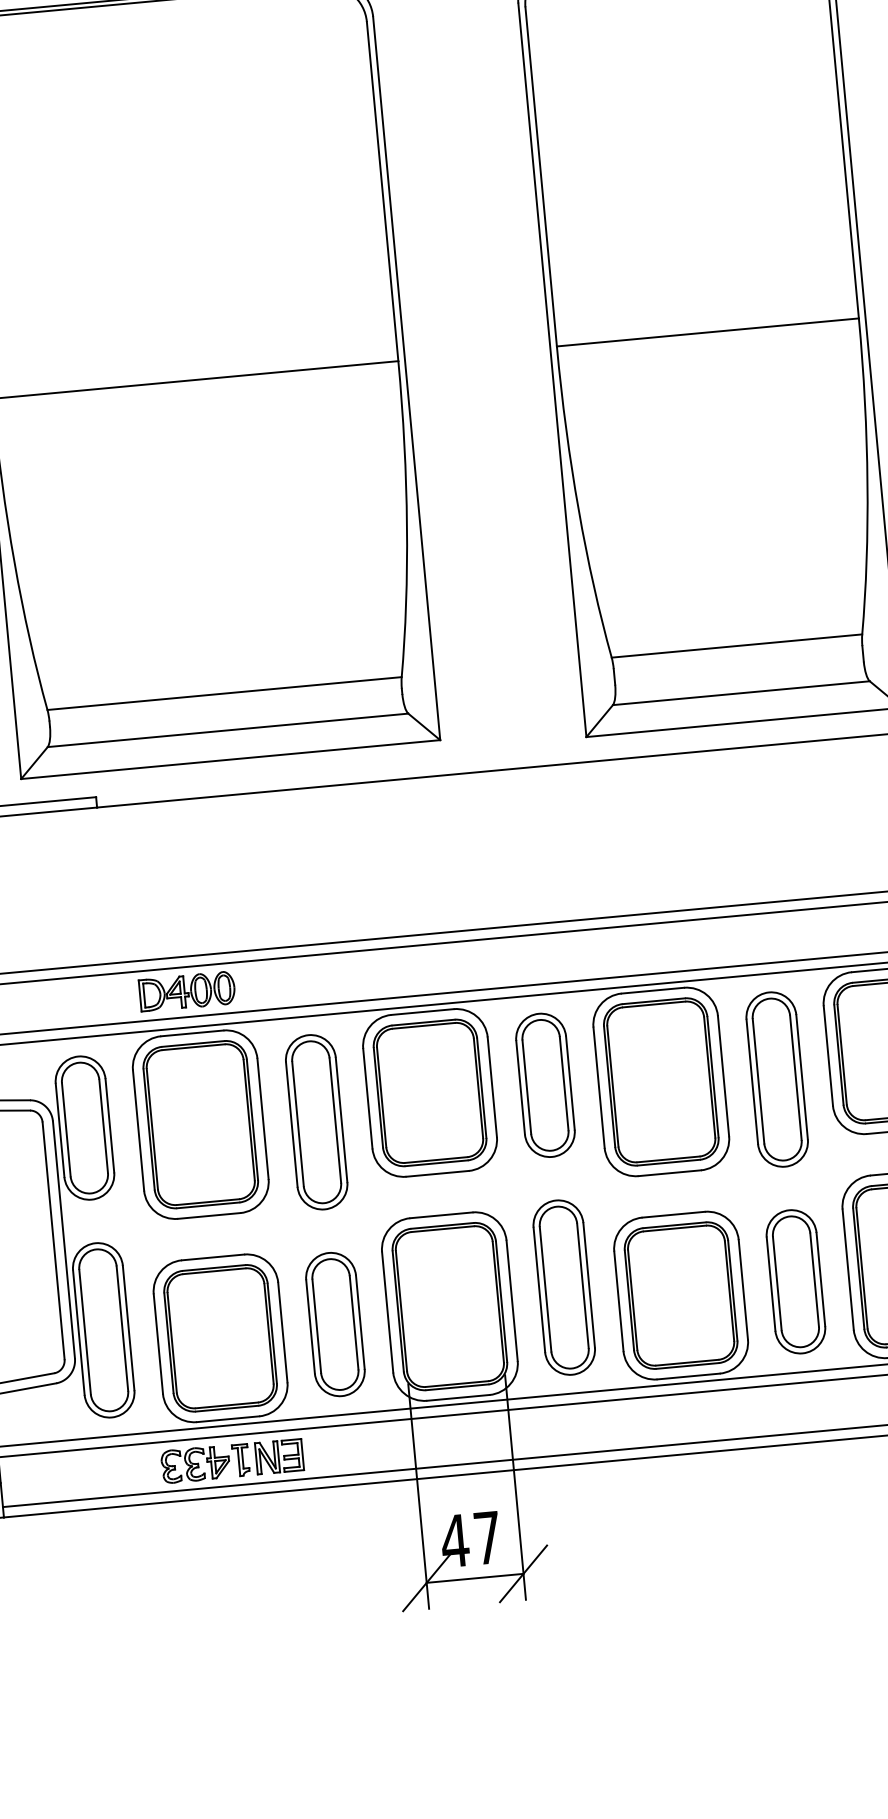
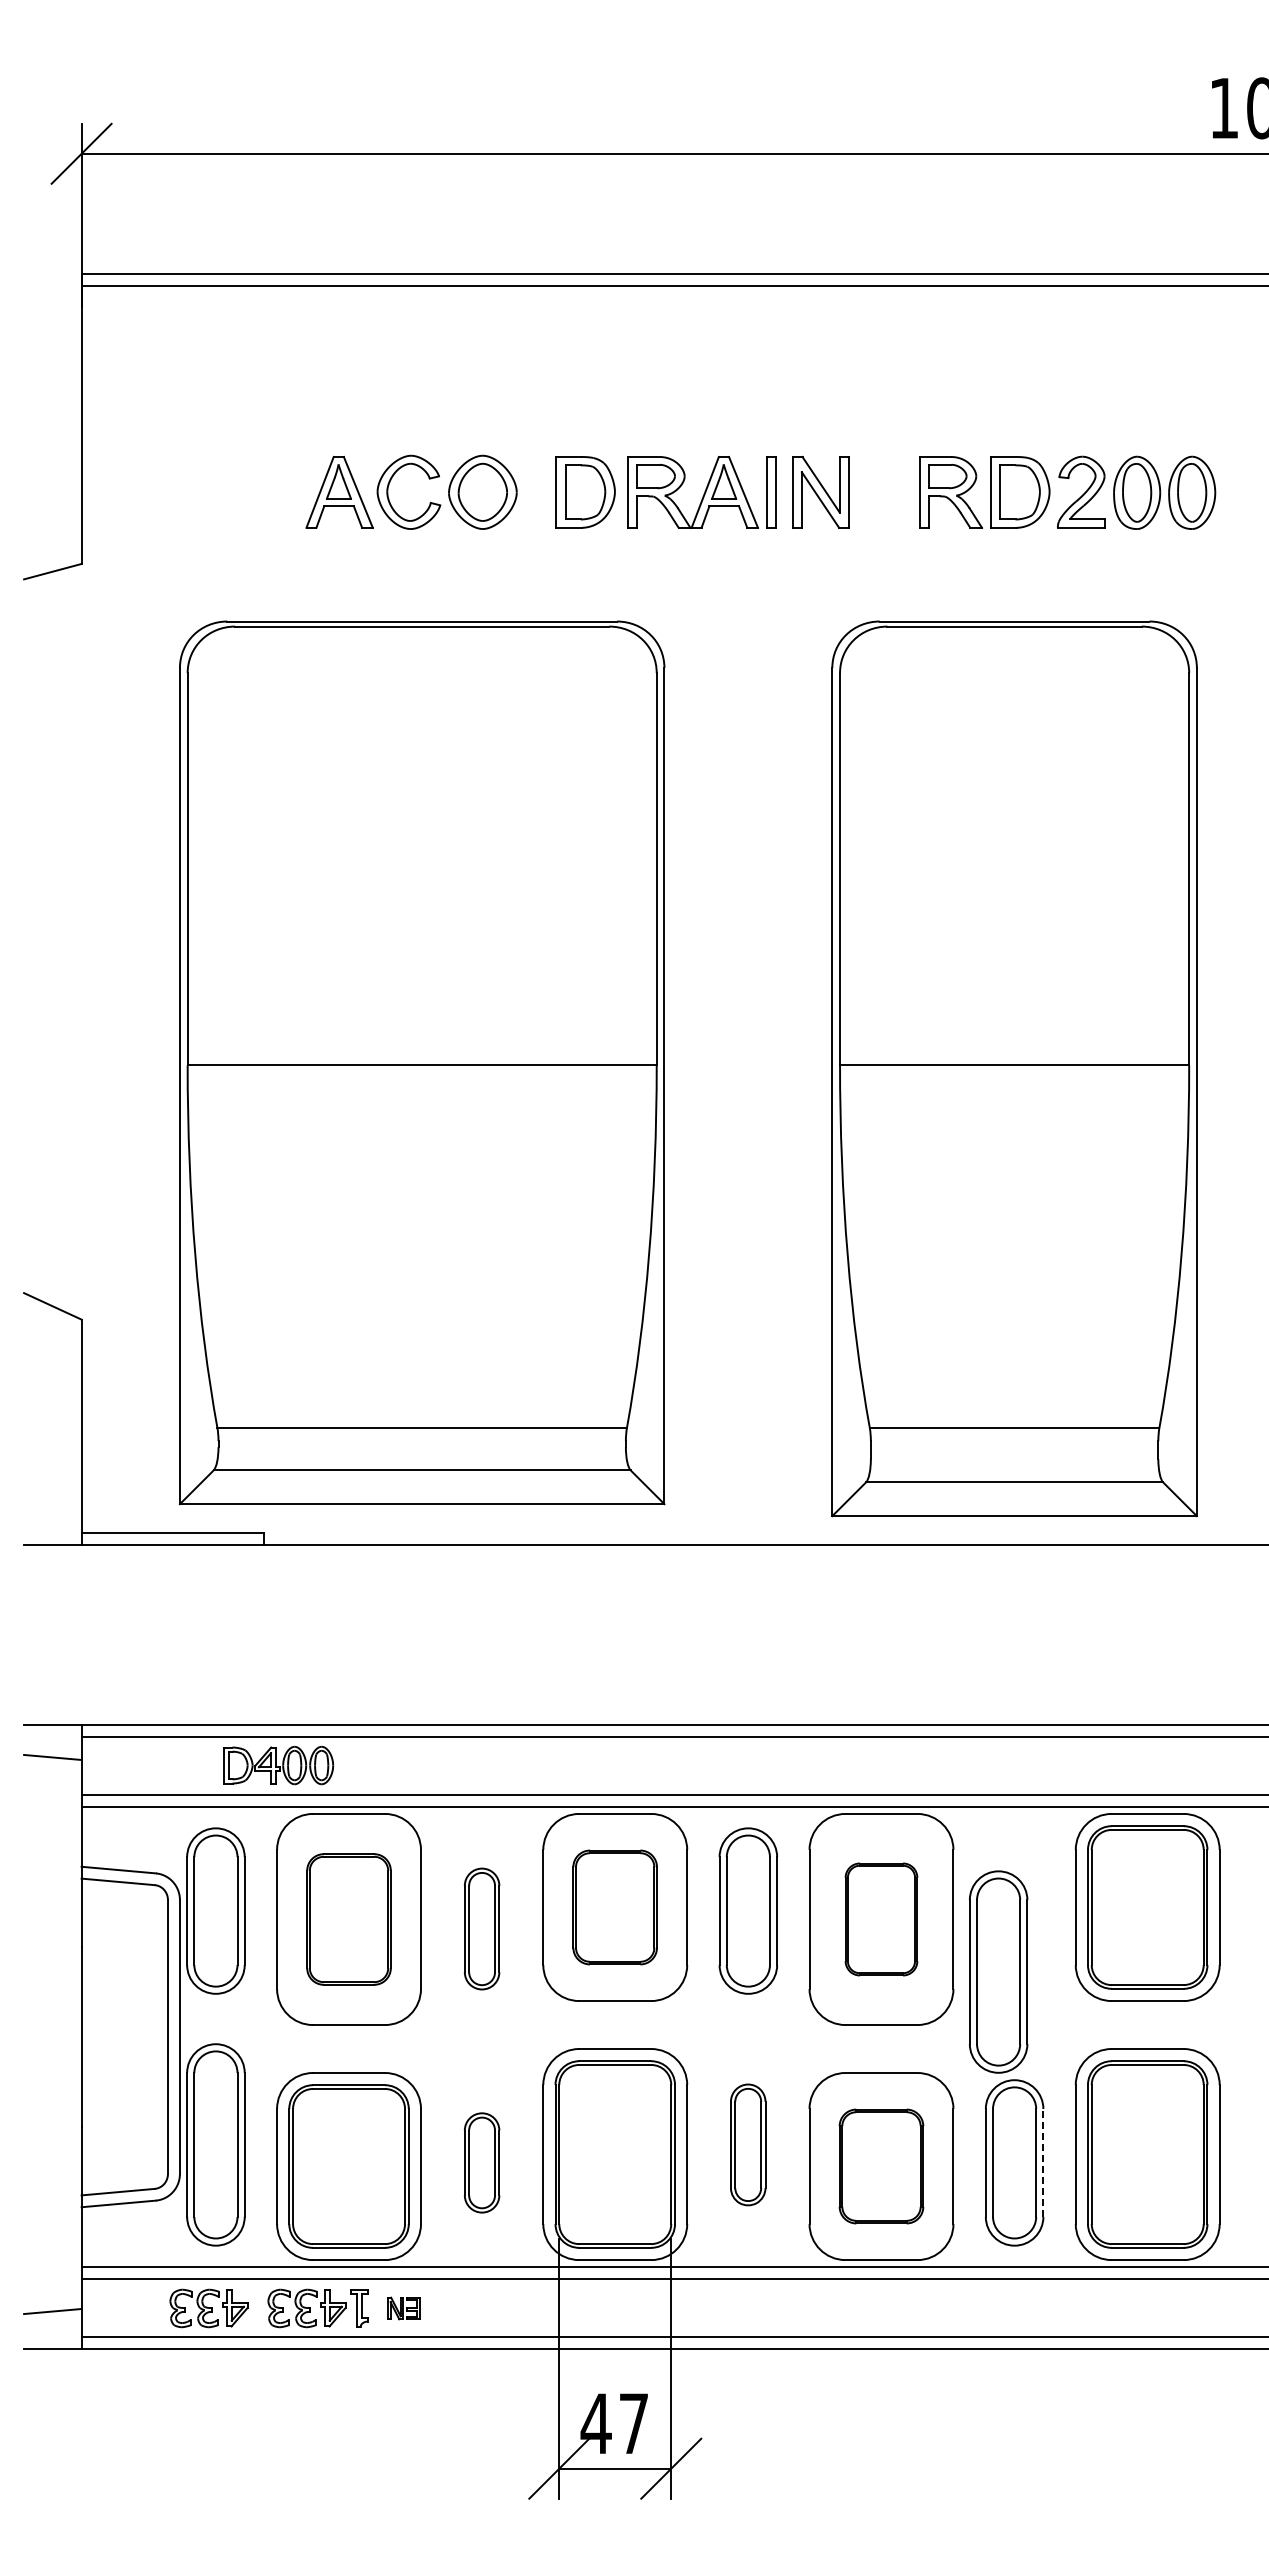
part: (187, 991) -> (278, 1765), moved
part: (777, 1079) -> (998, 1971), moved
part: (661, 1081) -> (881, 1919), size x0.6
part: (429, 1093) -> (614, 1907), size x0.7
part: (316, 1121) -> (481, 1928), size x0.6
part: (200, 1124) -> (348, 1919), size x0.7
line: (820, 1279) -> (1043, 2162), solid -> dashed
part: (563, 1287) -> (747, 2144), size x0.6
part: (681, 1295) -> (881, 2166), size x0.7
part: (334, 1324) -> (481, 2162), size x0.6
part: (279, 1456) -> (403, 2308), size x0.6
part: (110, 1472) -> (208, 2308), added

